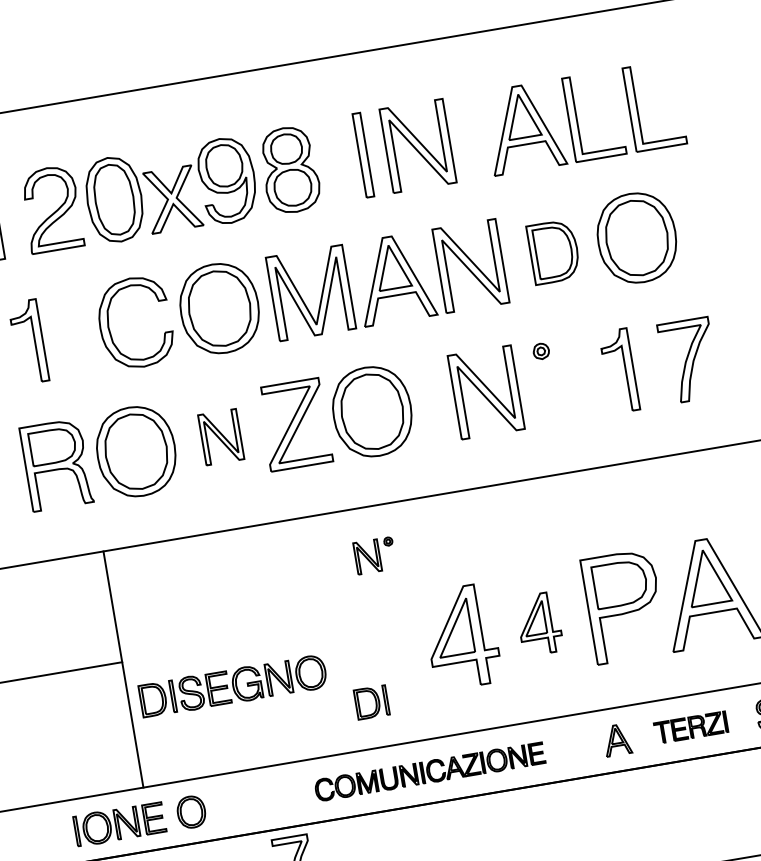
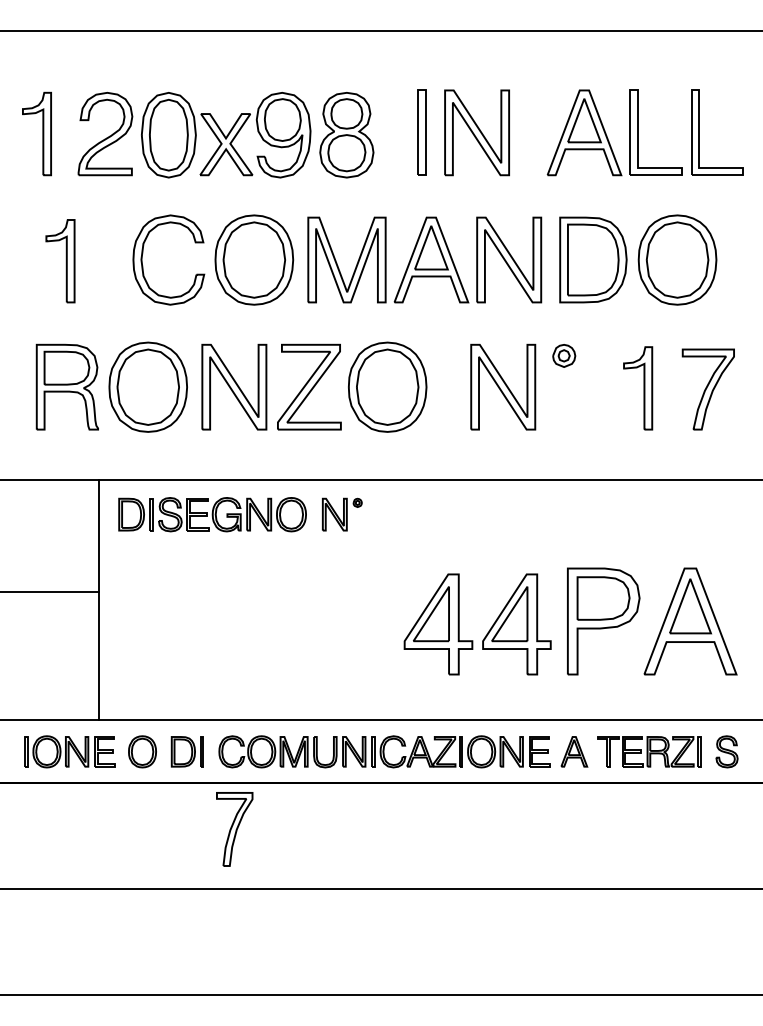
part: (554, 251) -> (593, 259), size x1.43
part: (541, 350) -> (564, 355), size x1.43
part: (221, 436) -> (234, 386), size x1.67
part: (375, 555) -> (342, 514), moved
part: (538, 624) -> (516, 624), size x1.67
part: (232, 686) -> (212, 514), moved
part: (370, 702) -> (186, 751), moved
part: (691, 727) -> (649, 751), size x1.43
part: (429, 771) -> (384, 751), size x1.43

